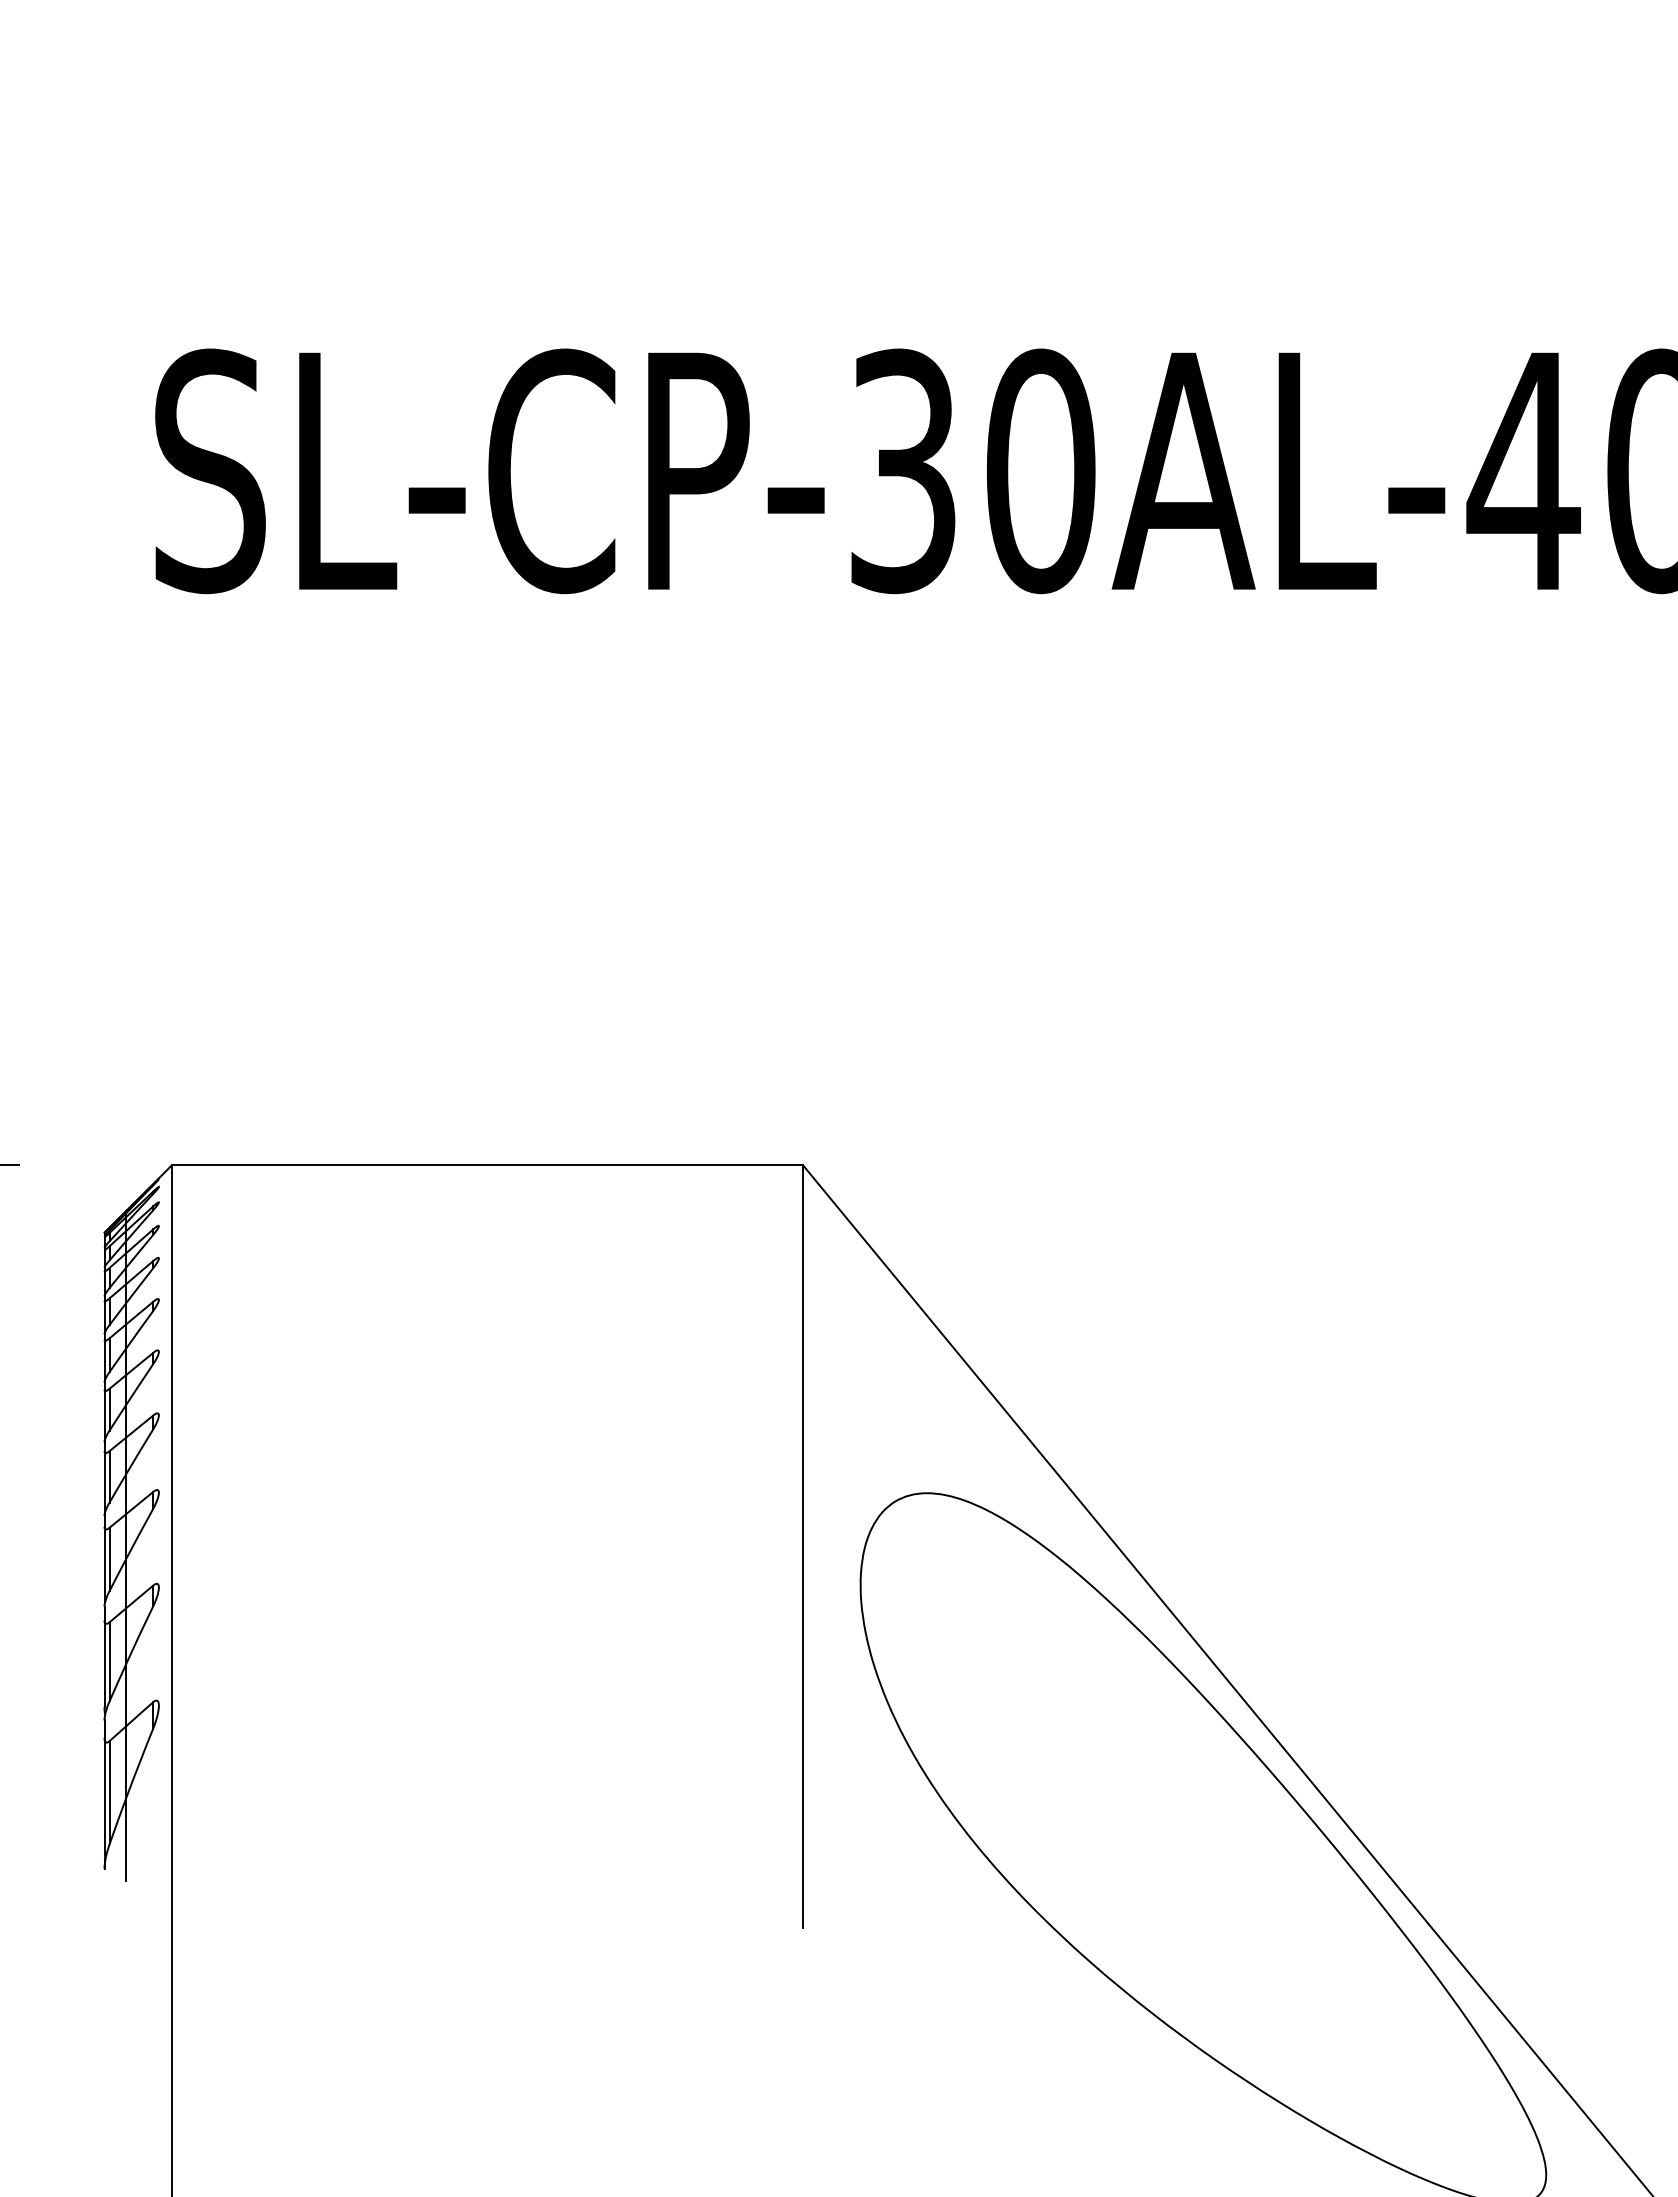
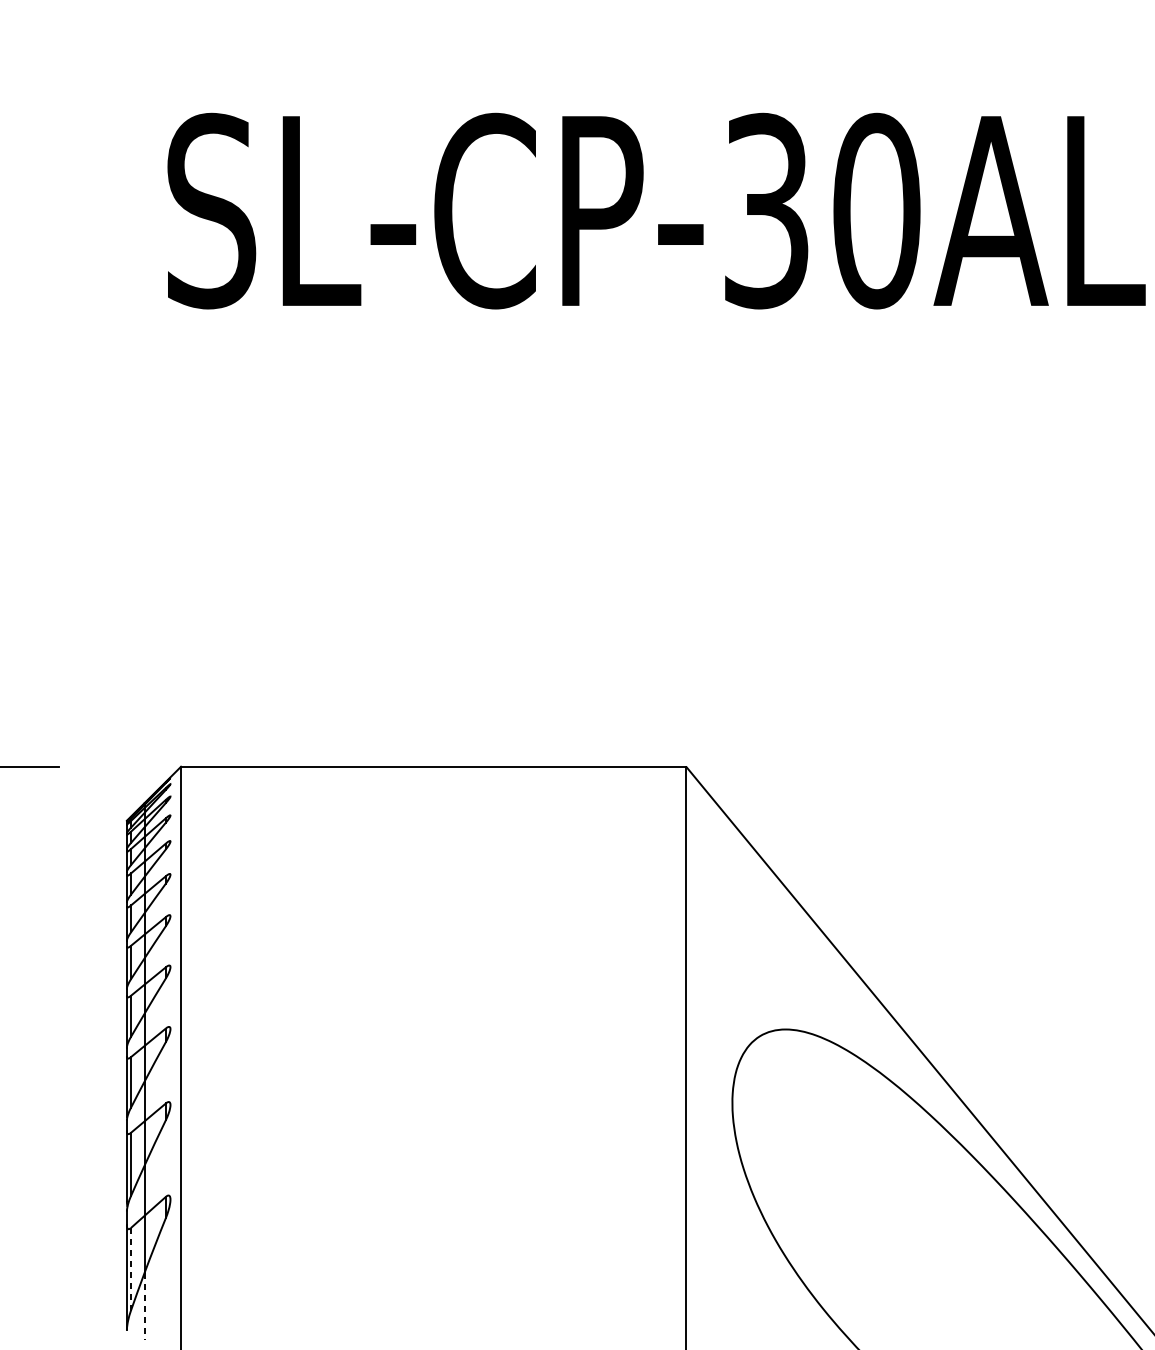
line: (109, 1792) -> (130, 1269), solid -> dashed
line: (126, 1839) -> (144, 1306), solid -> dashed

